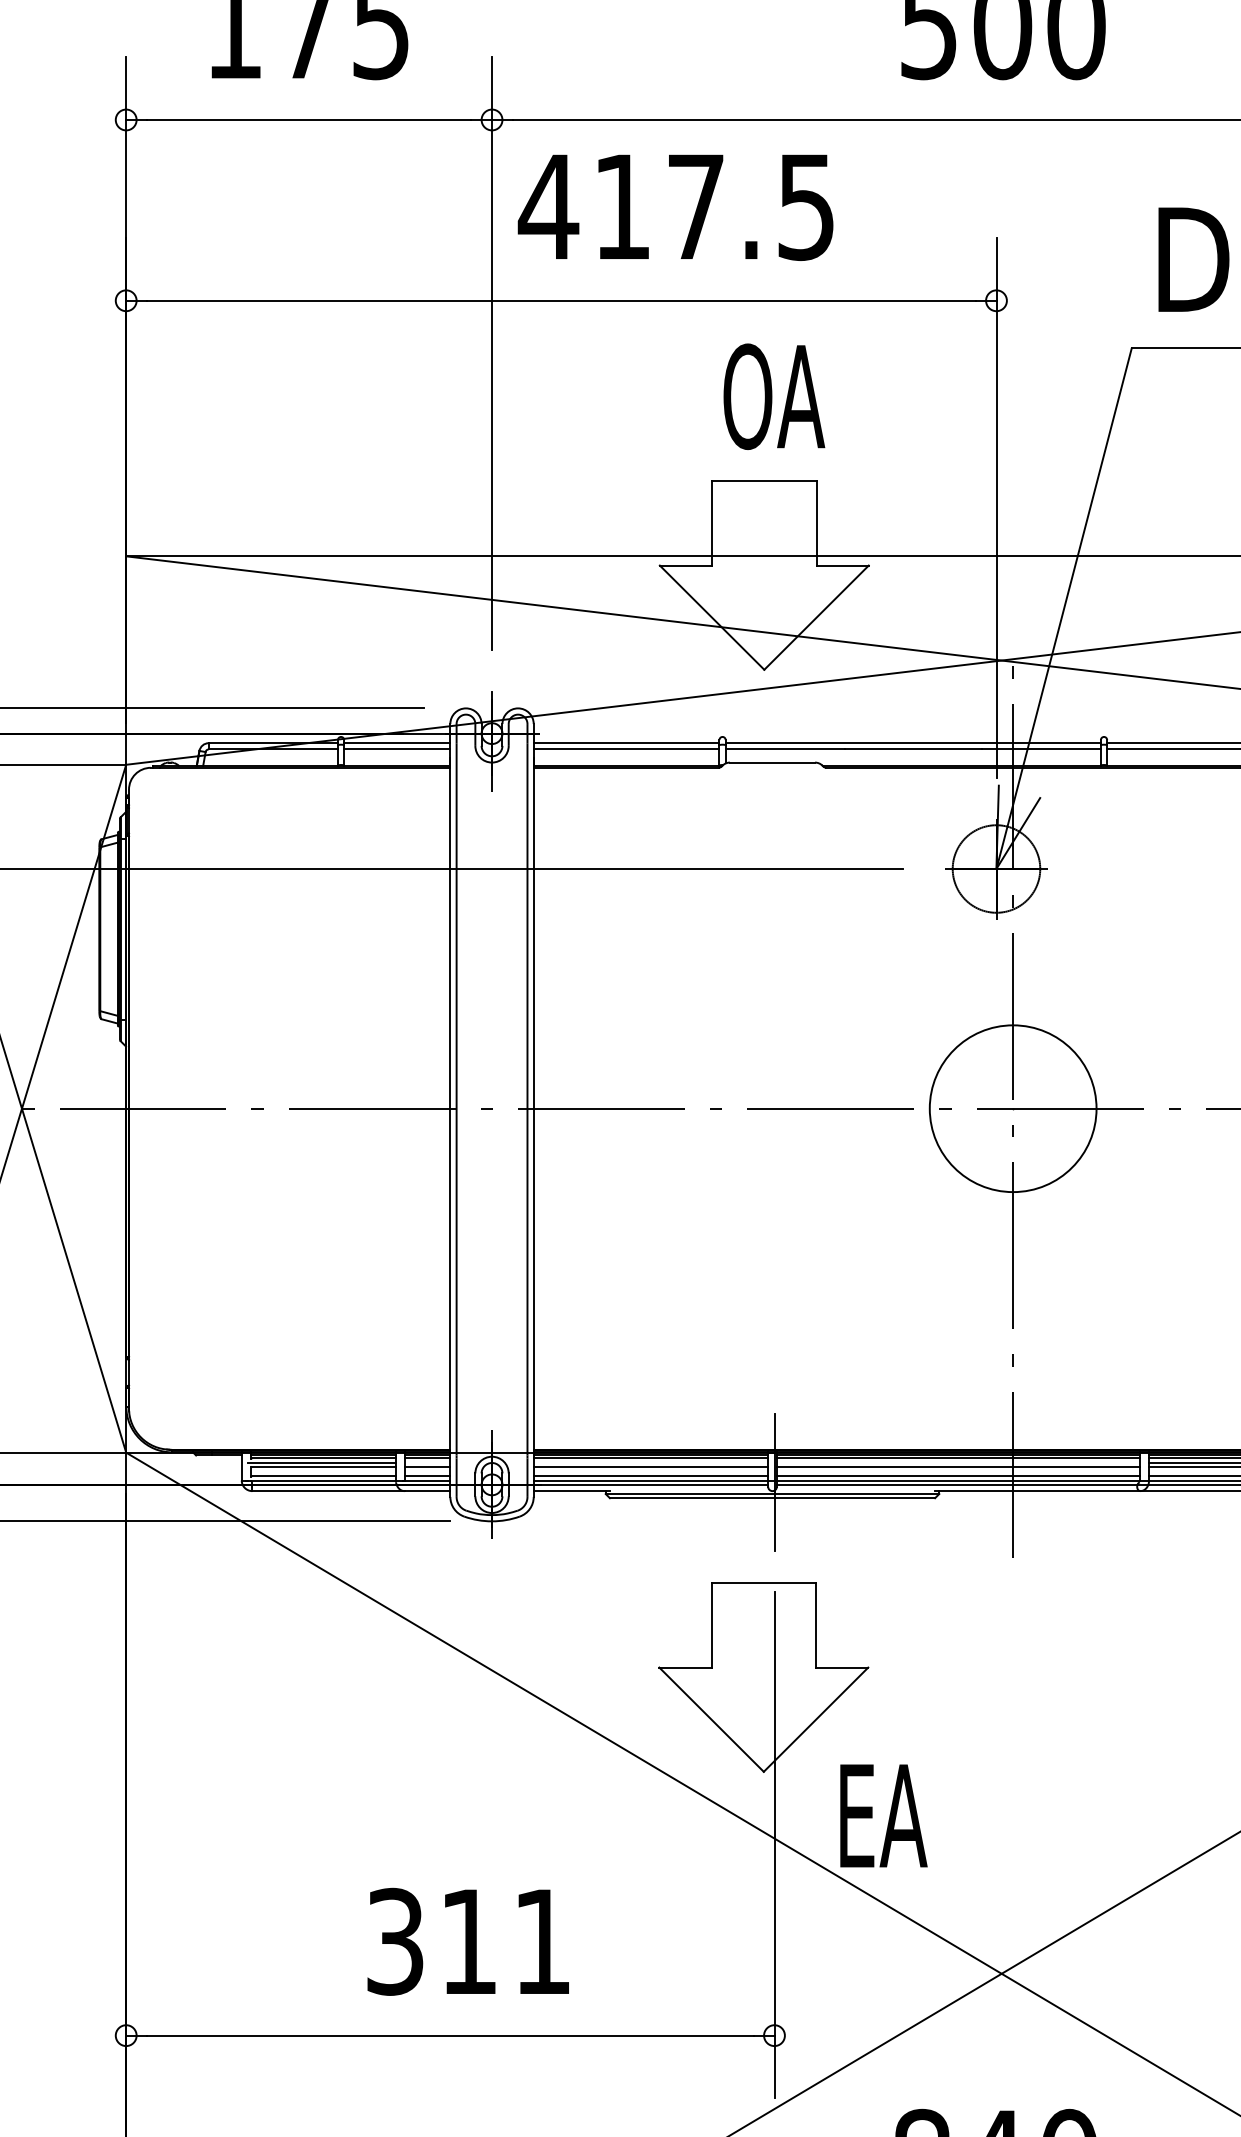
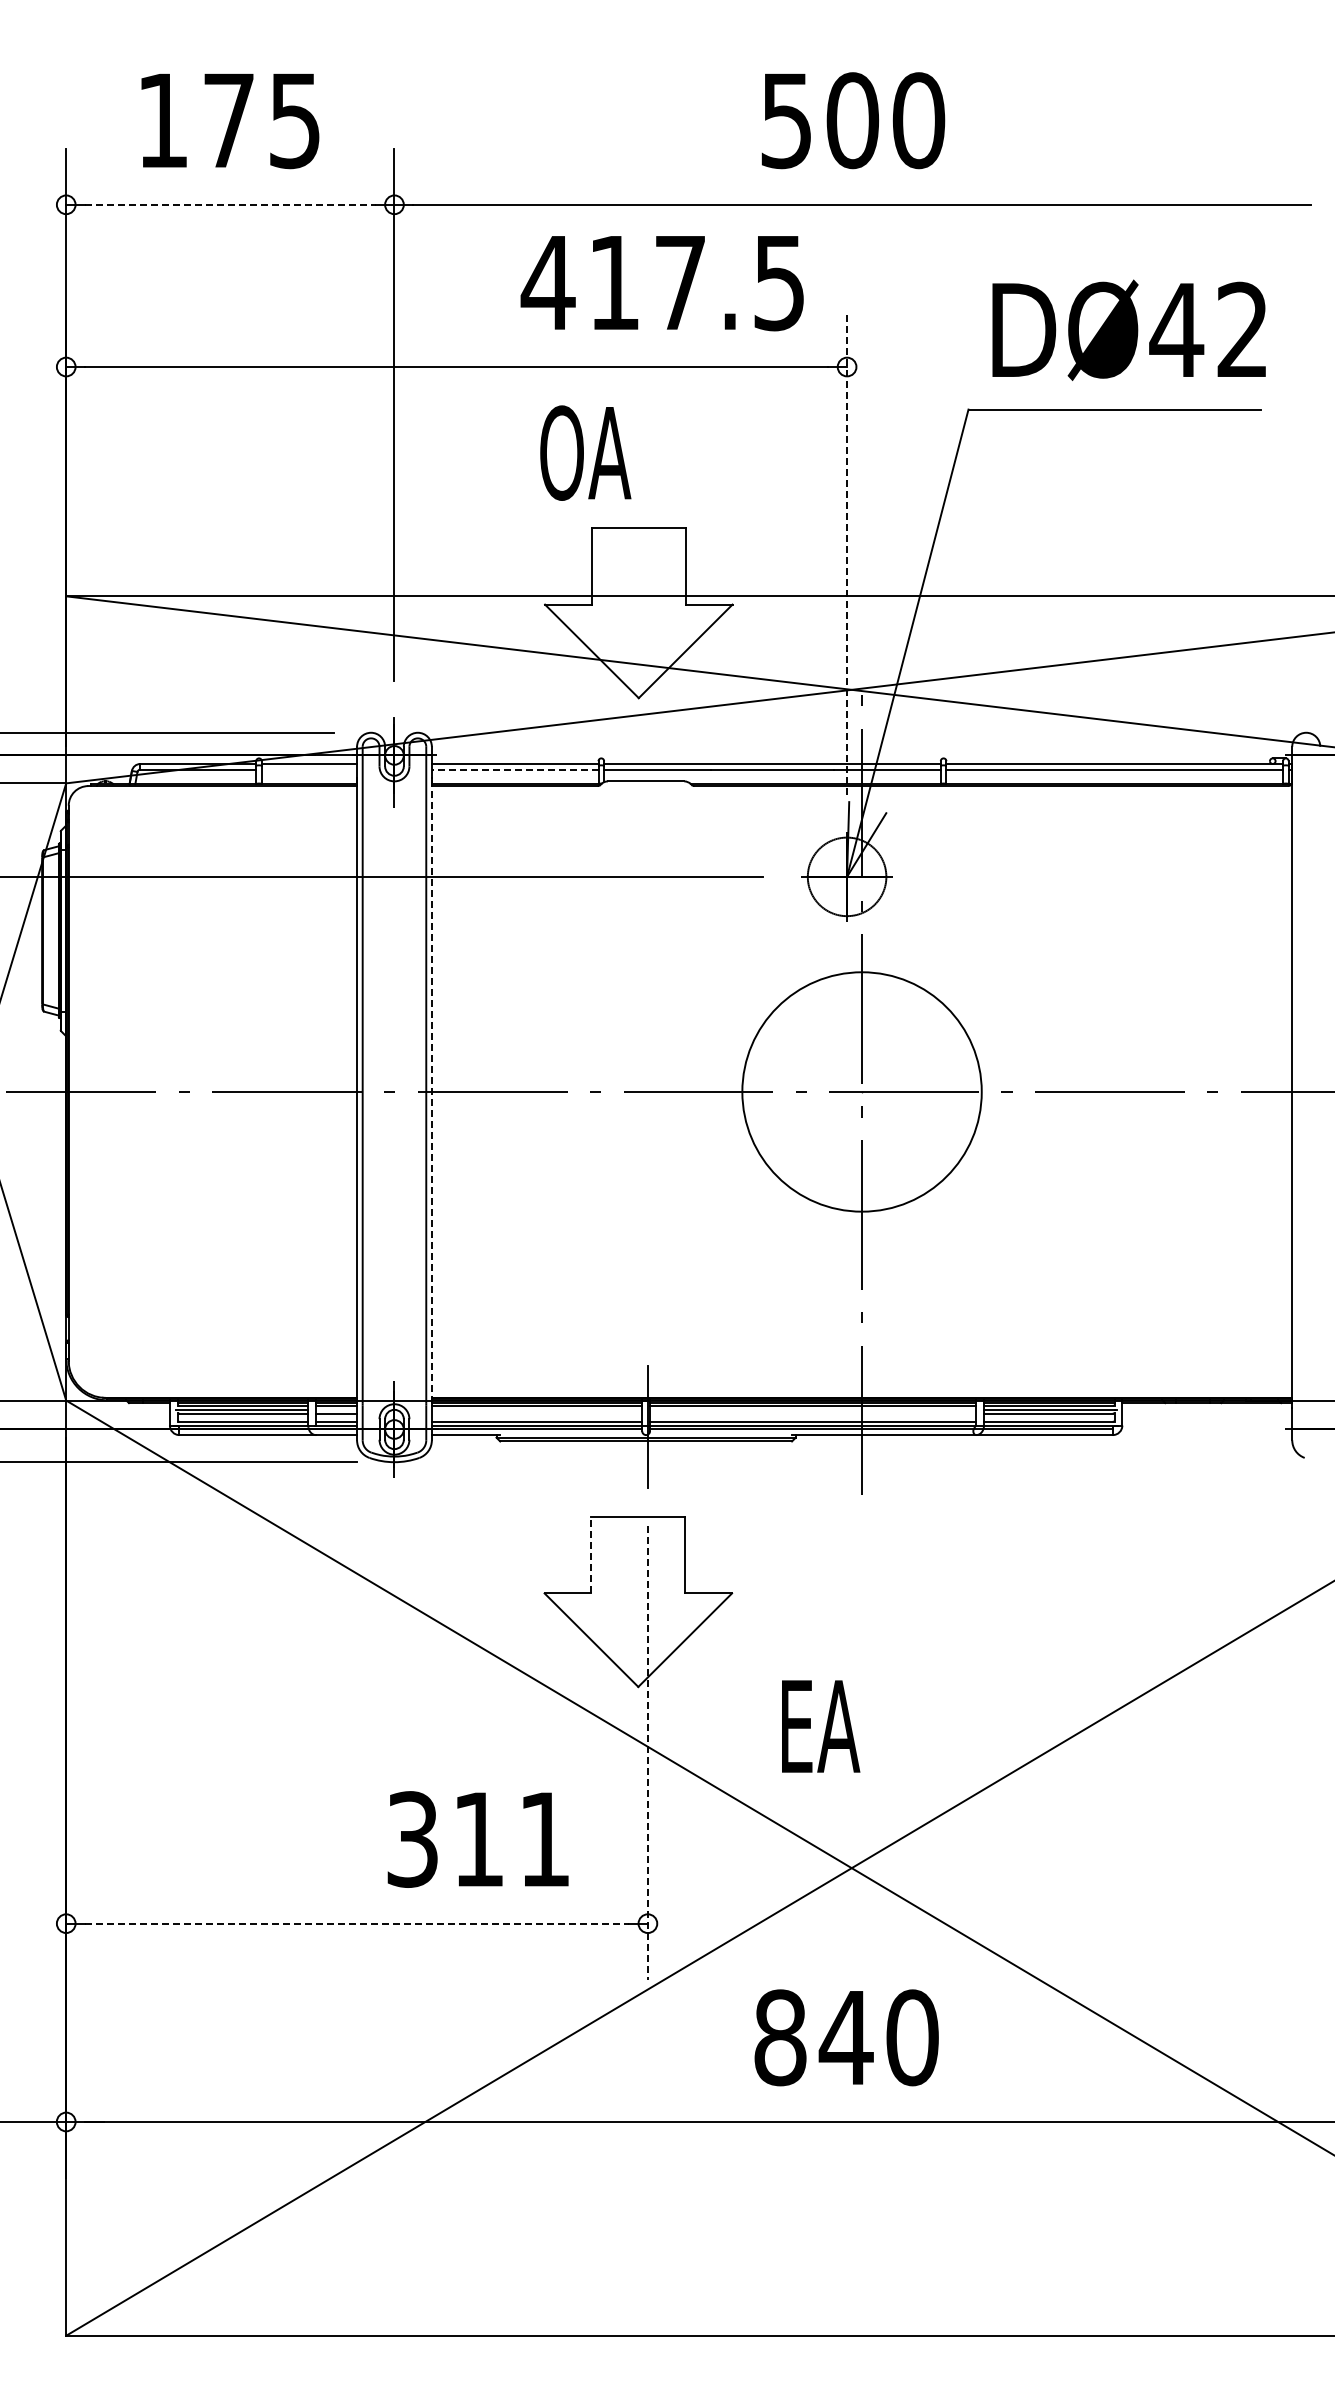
line: (309, 119) -> (230, 204), solid -> dashed
text: (674, 207) -> (661, 283), moved
text: (774, 396) -> (585, 452), moved
line: (996, 507) -> (847, 552), solid -> dashed
line: (397, 749) -> (309, 769), removed
line: (625, 749) -> (514, 769), solid -> dashed
line: (533, 1107) -> (431, 1090), solid -> dashed
circle: (1012, 1108) -> (861, 1091), size x1.6
line: (650, 1467) -> (536, 1413), removed
line: (959, 1467) -> (813, 1413), removed
line: (711, 1624) -> (591, 1554), solid -> dashed
text: (884, 1815) -> (821, 1726), moved
line: (774, 1844) -> (647, 1752), solid -> dashed
text: (467, 1941) -> (477, 1839), moved
line: (450, 2035) -> (357, 1923), solid -> dashed

